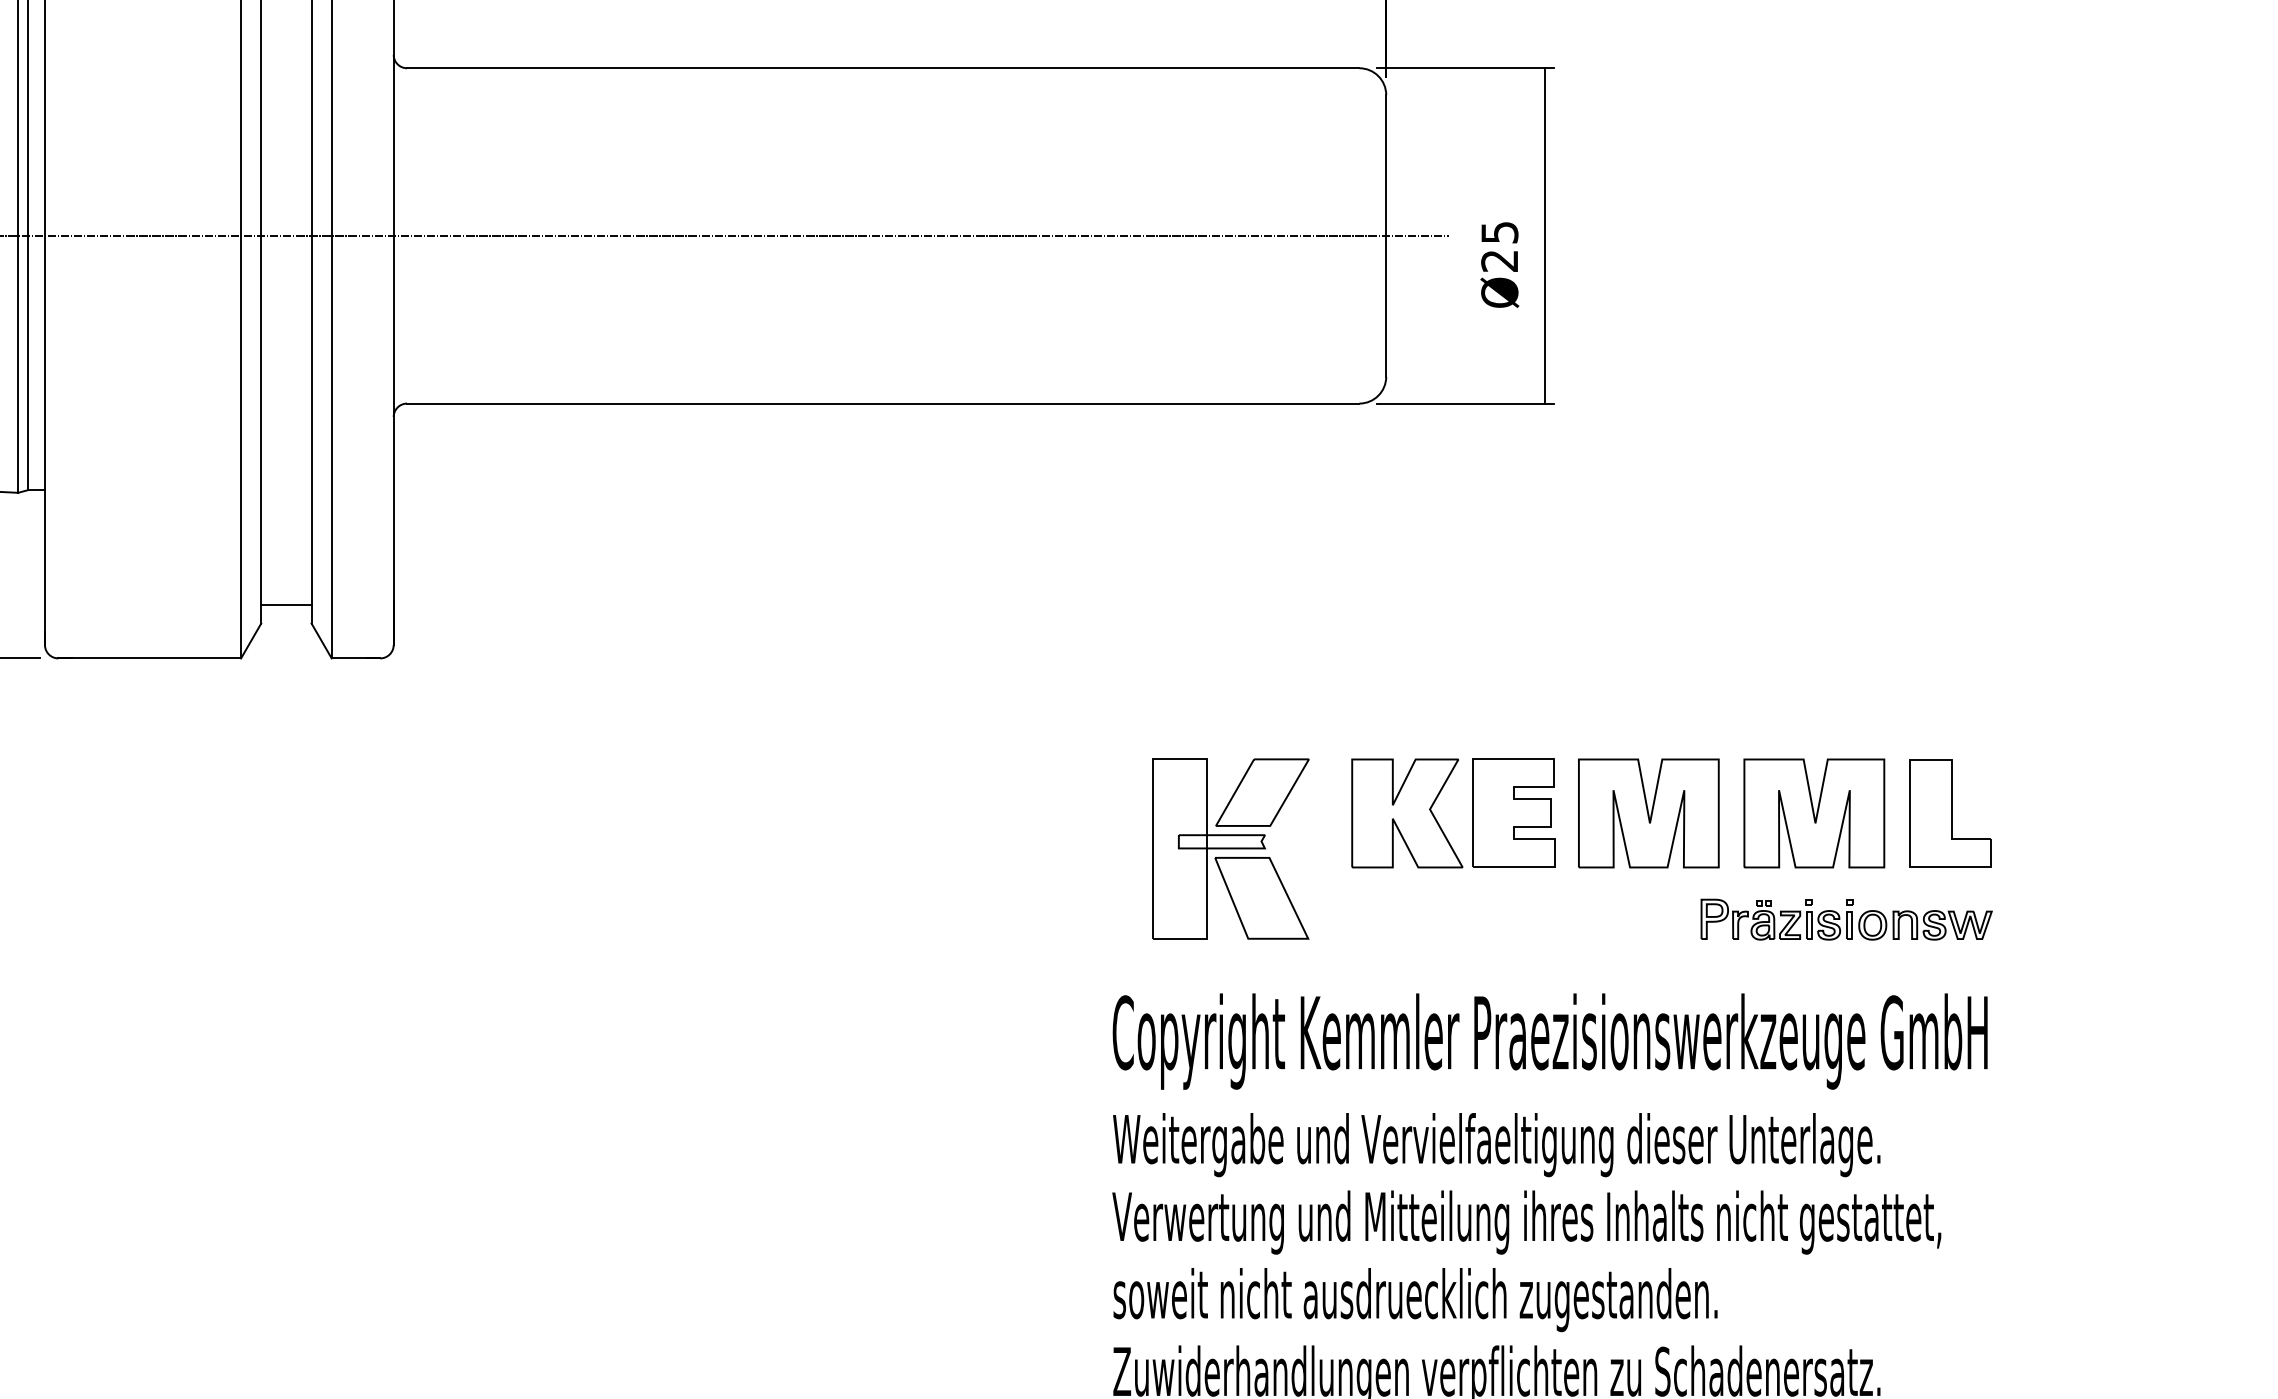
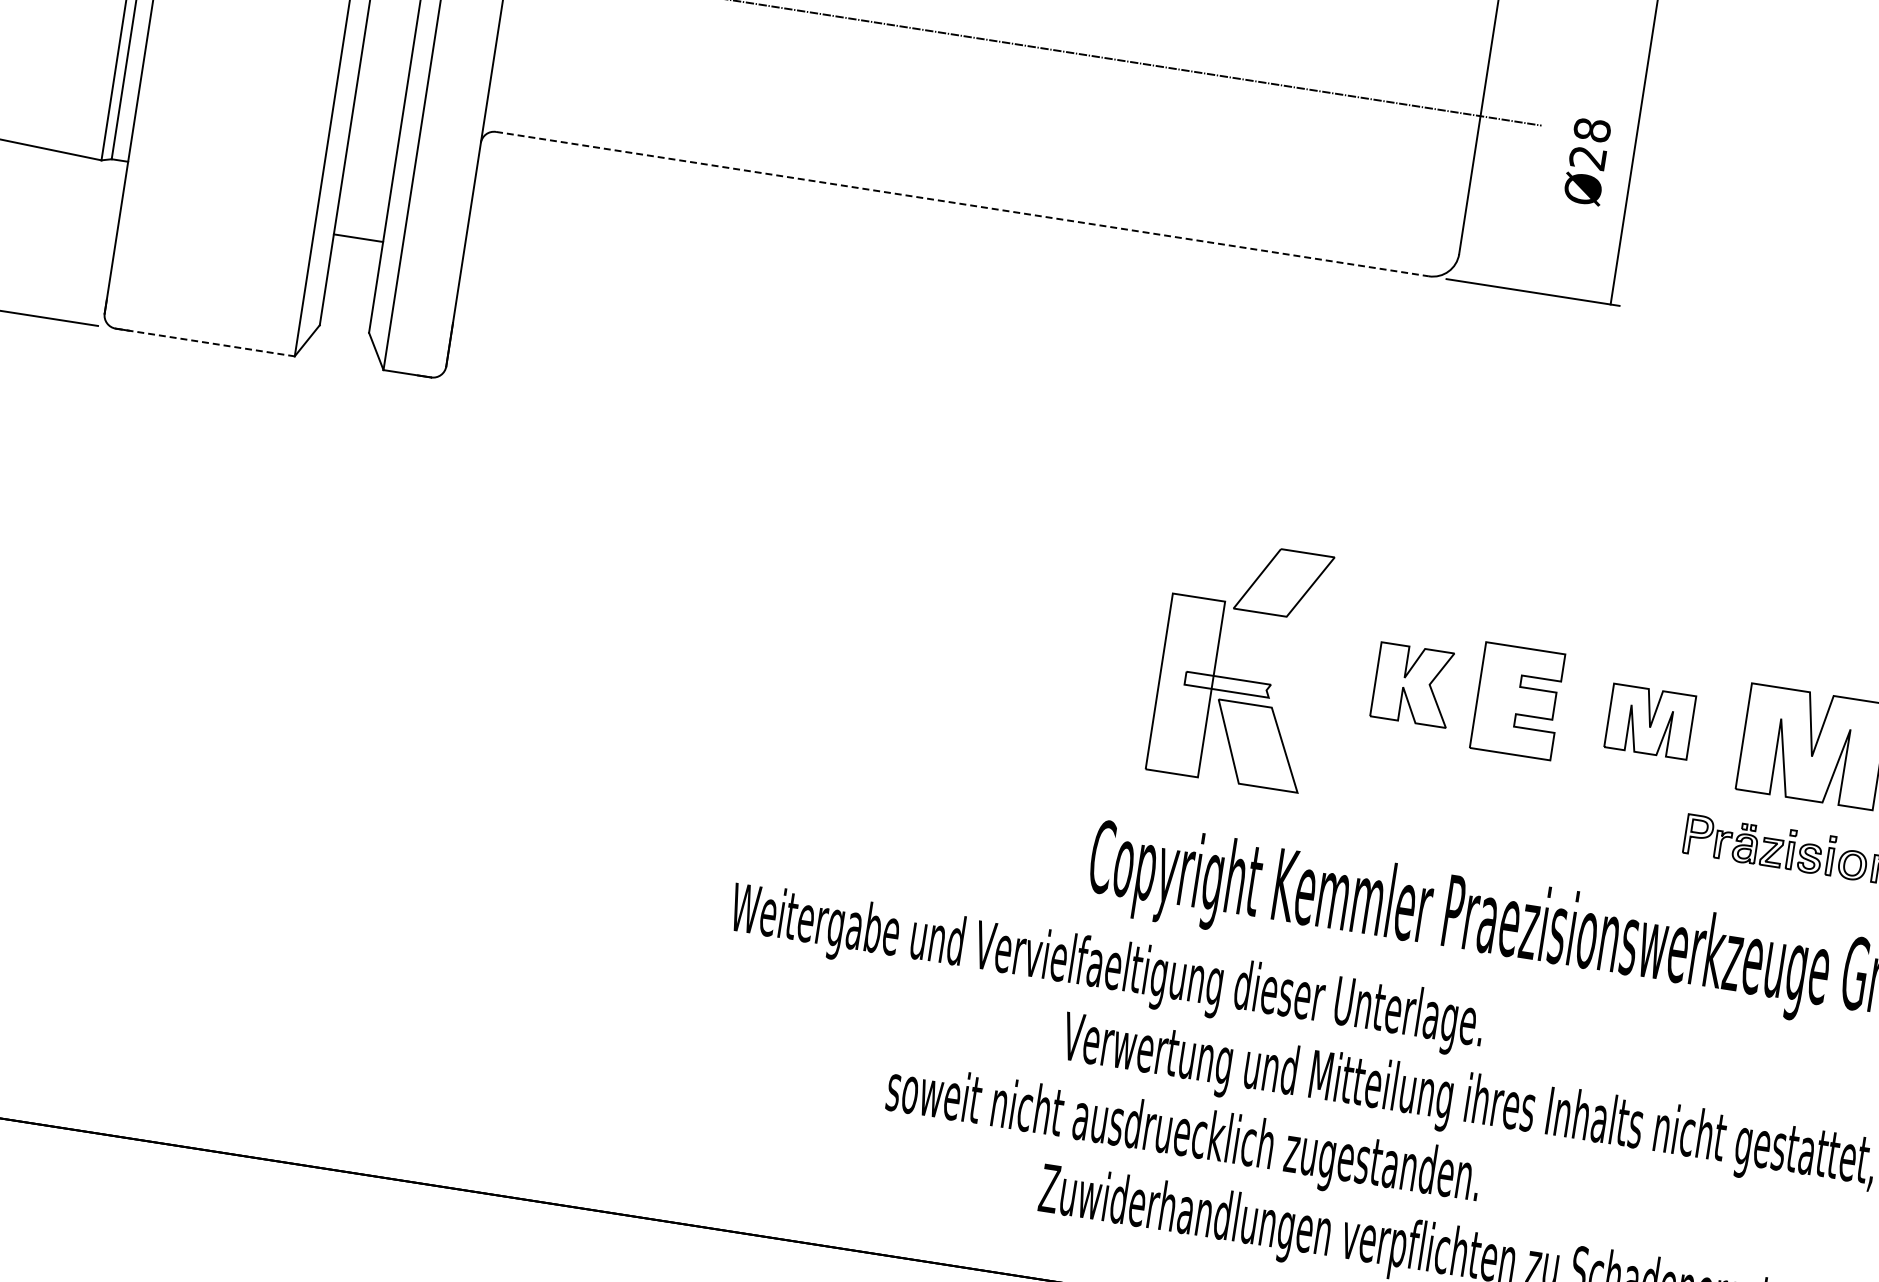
text: (1499, 232) -> (1592, 129), Ø25 -> Ø28
line: (883, 403) -> (962, 204), solid -> dashed
line: (286, 604) -> (358, 237), moved
line: (150, 658) -> (206, 342), solid -> dashed
part: (1262, 792) -> (1284, 582), moved
part: (1407, 813) -> (1413, 685), size x0.7
part: (1648, 813) -> (1649, 721), size x0.6
text: (1496, 1145) -> (1106, 970), moved
text: (1415, 1300) -> (1183, 1137), moved

